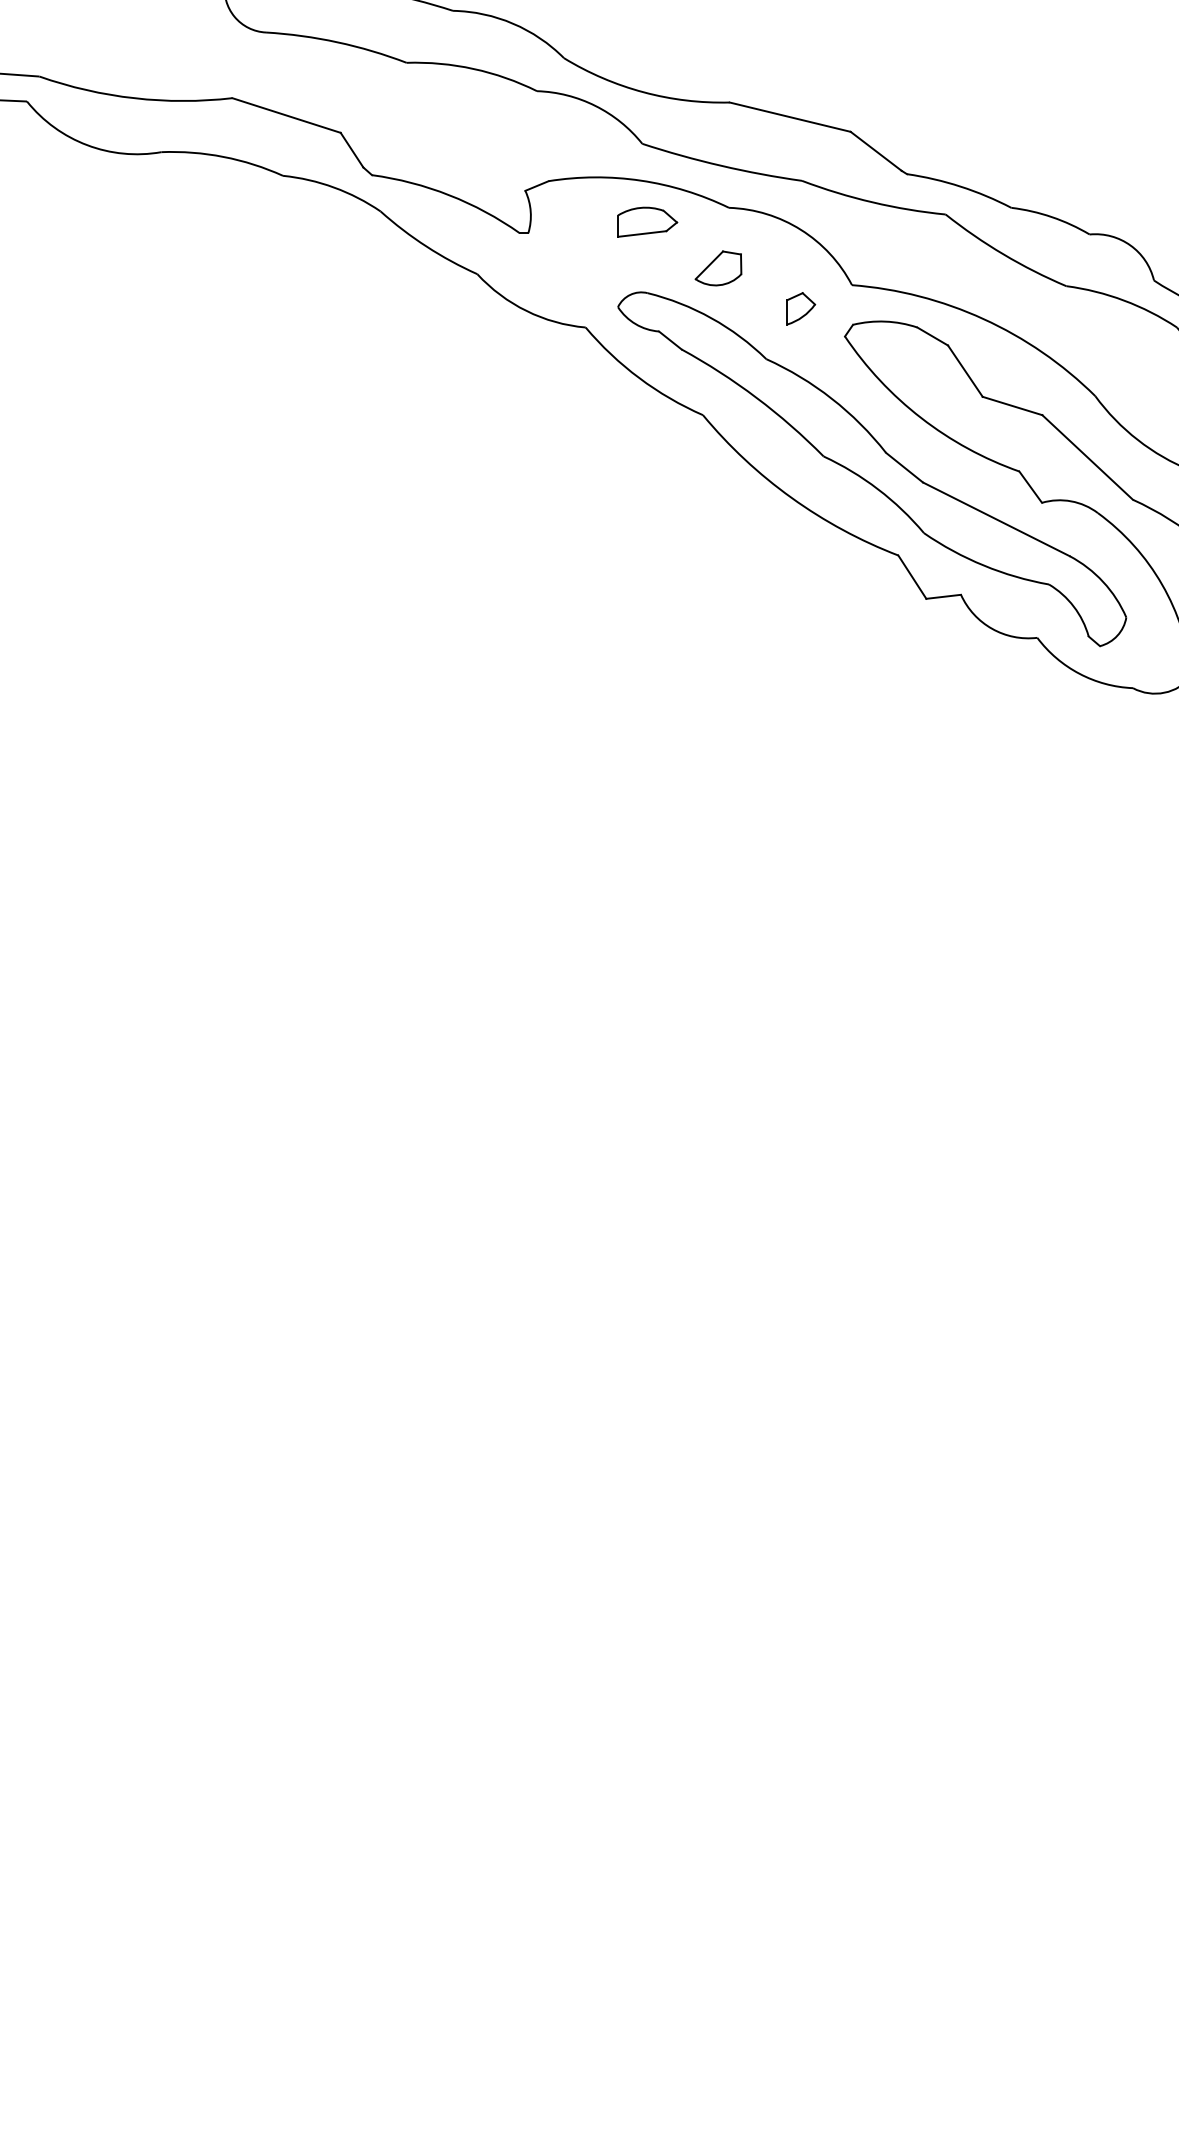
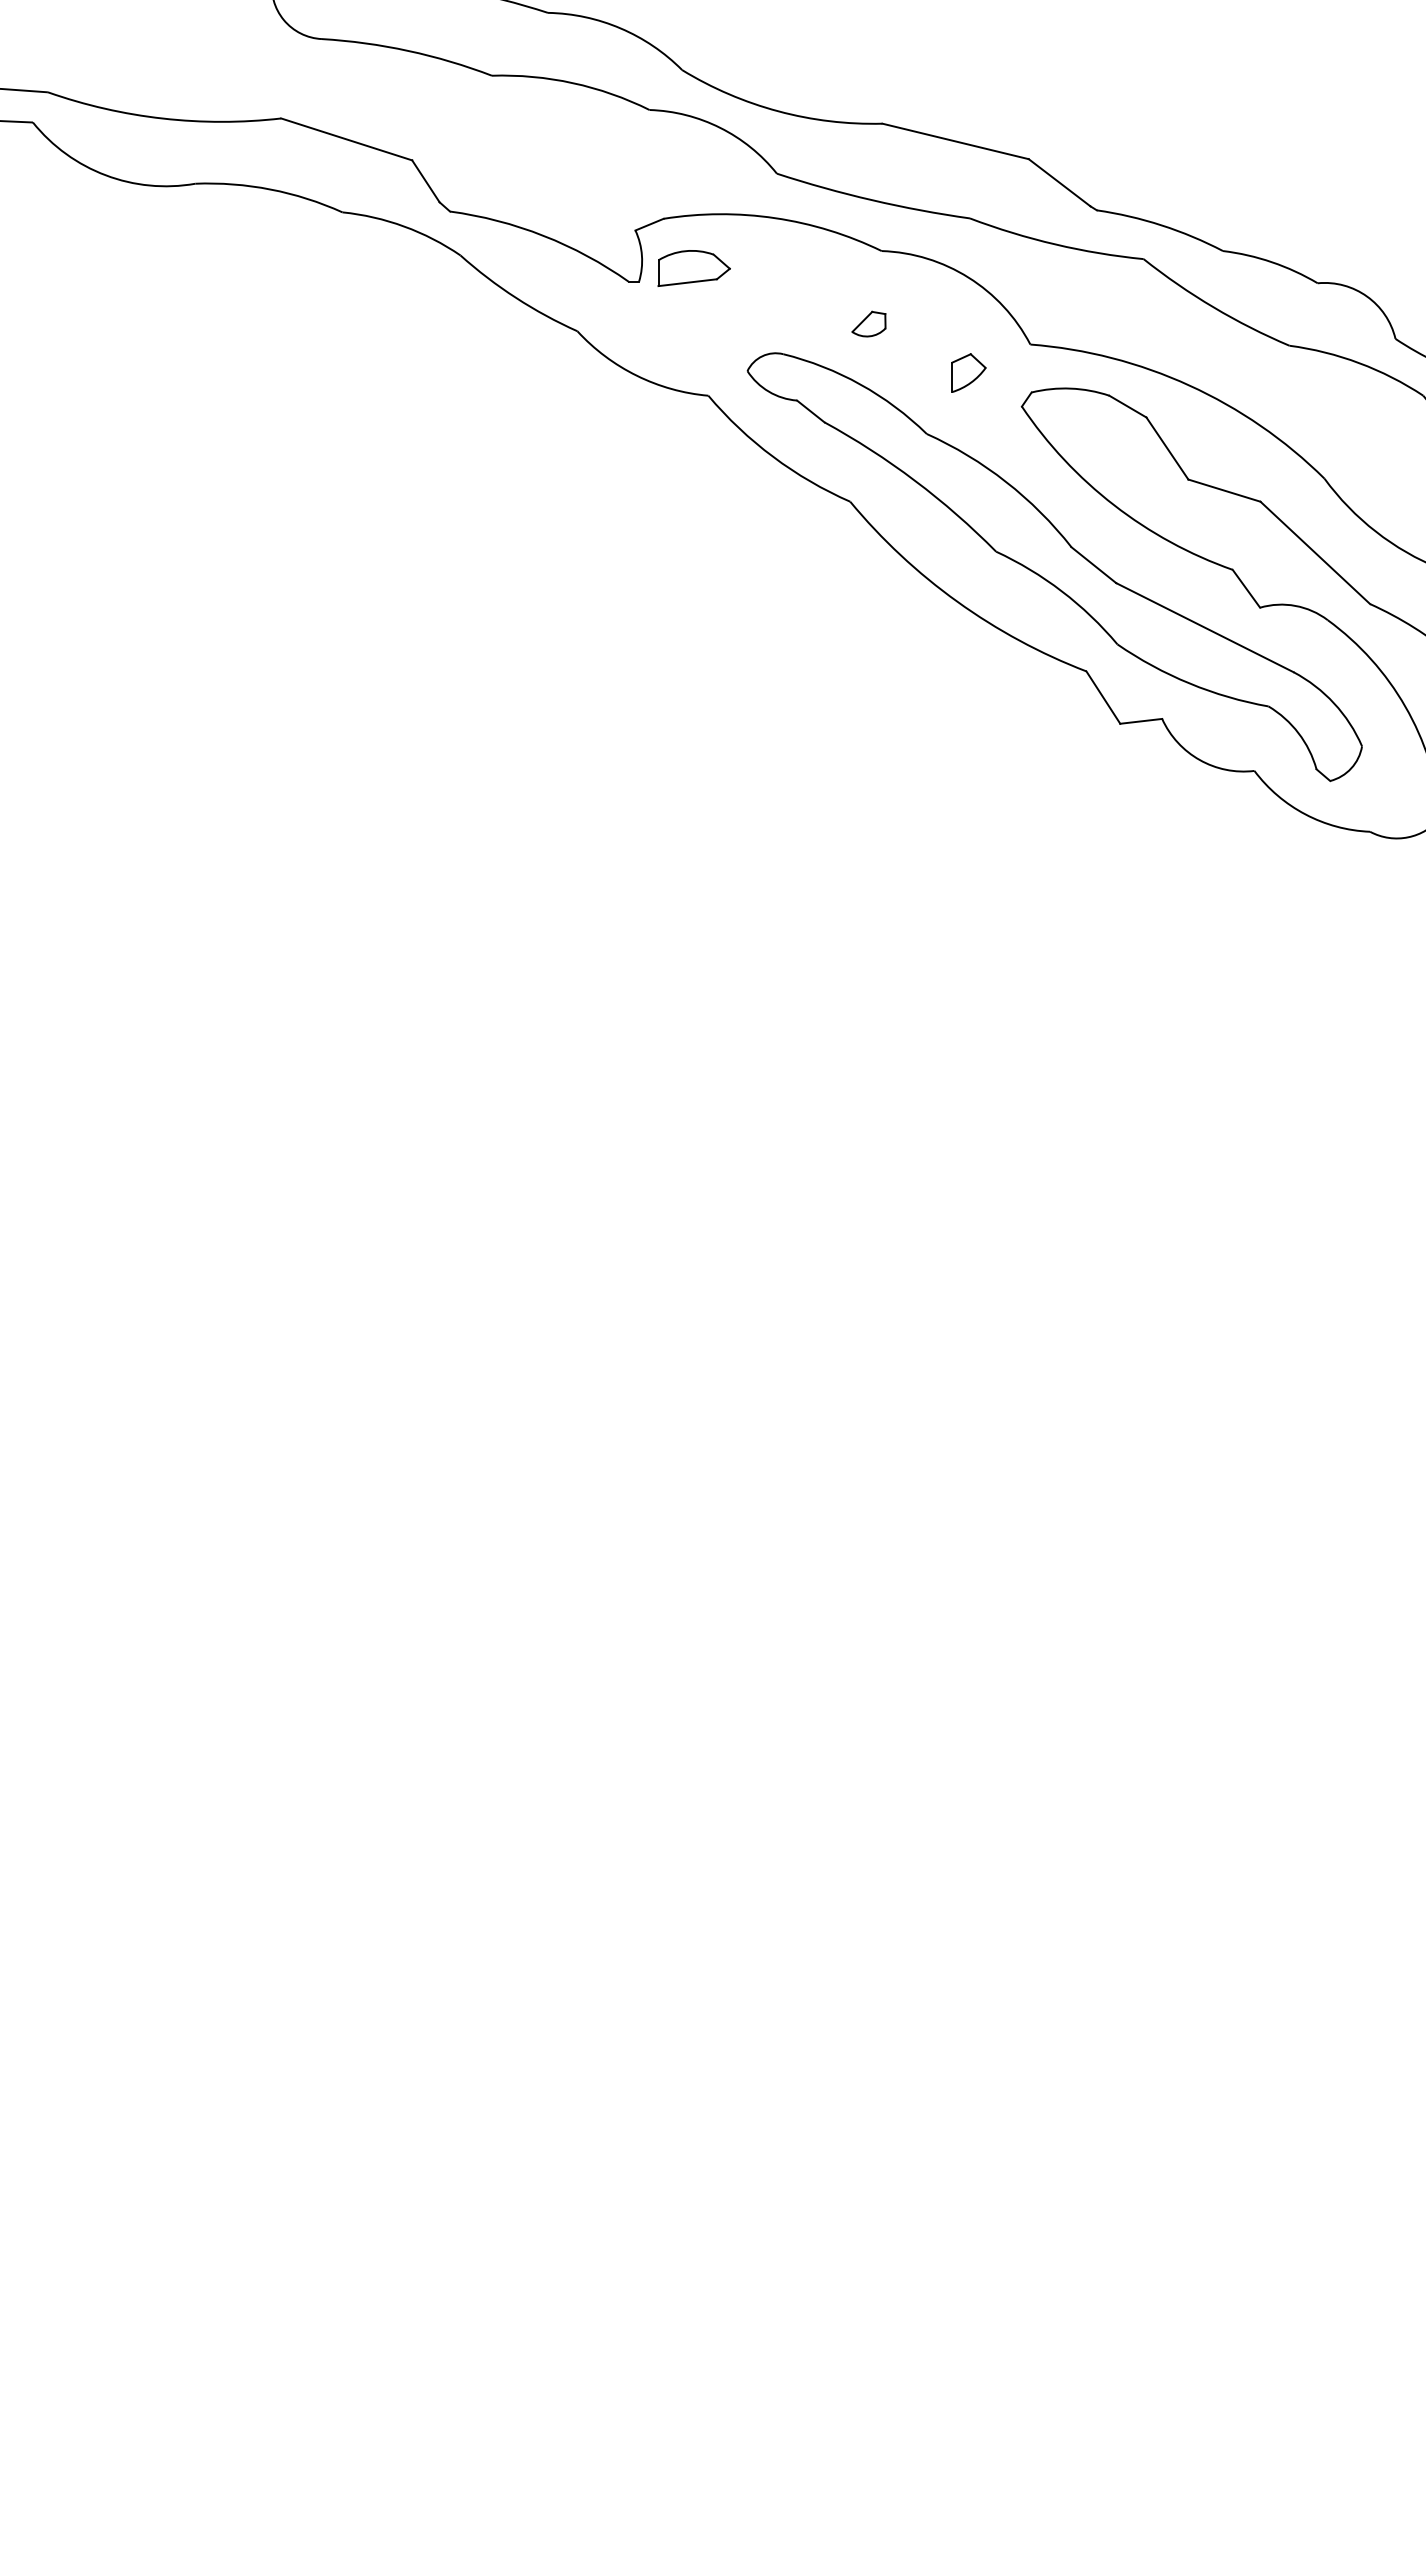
part: (646, 222) -> (693, 268), moved
part: (718, 267) -> (868, 323), size x0.6

